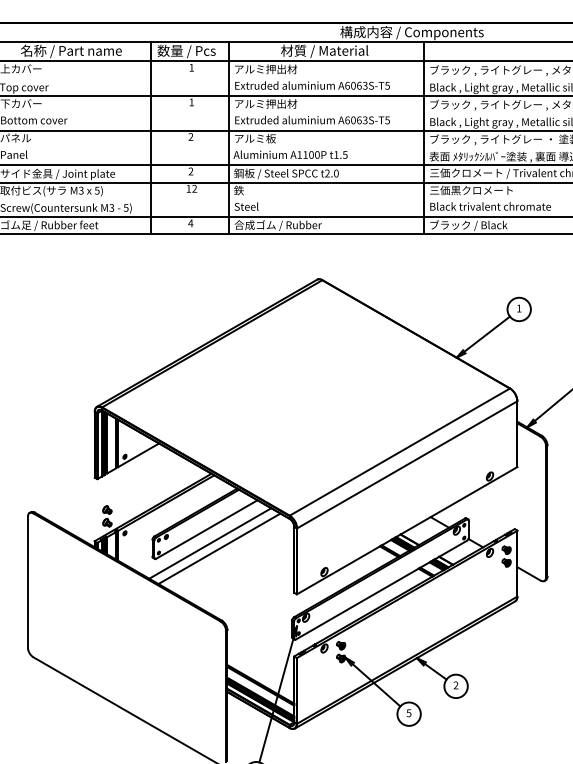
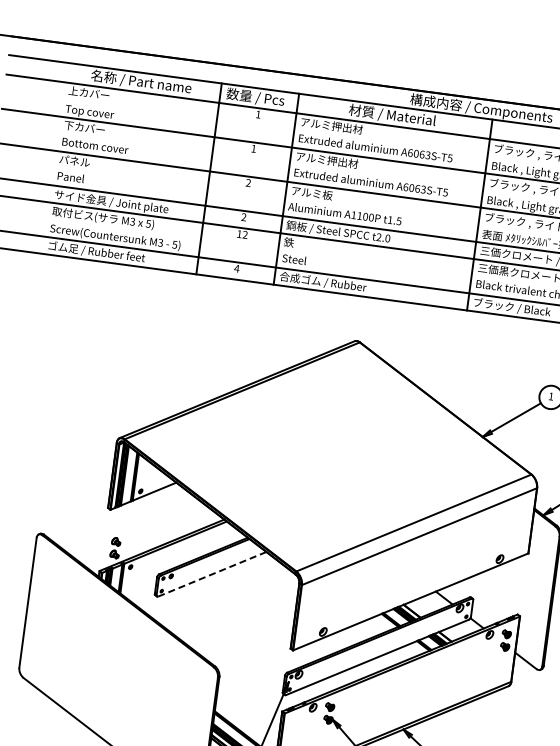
line: (207, 529) -> (212, 574), solid -> dashed
line: (210, 543) -> (214, 588), removed
line: (219, 548) -> (222, 594), removed

